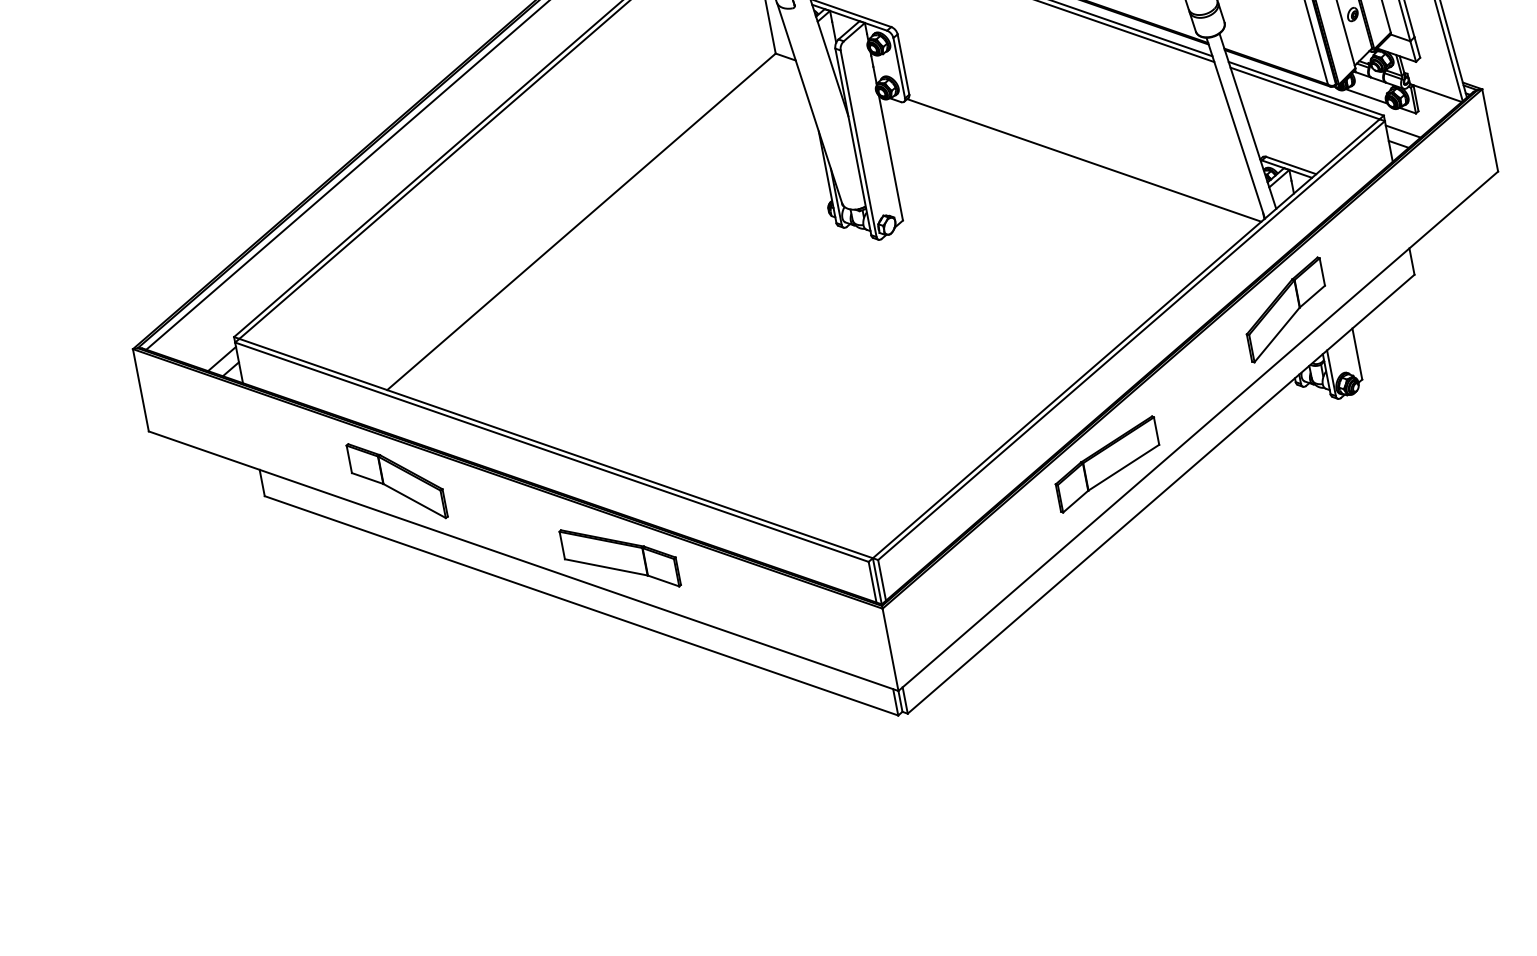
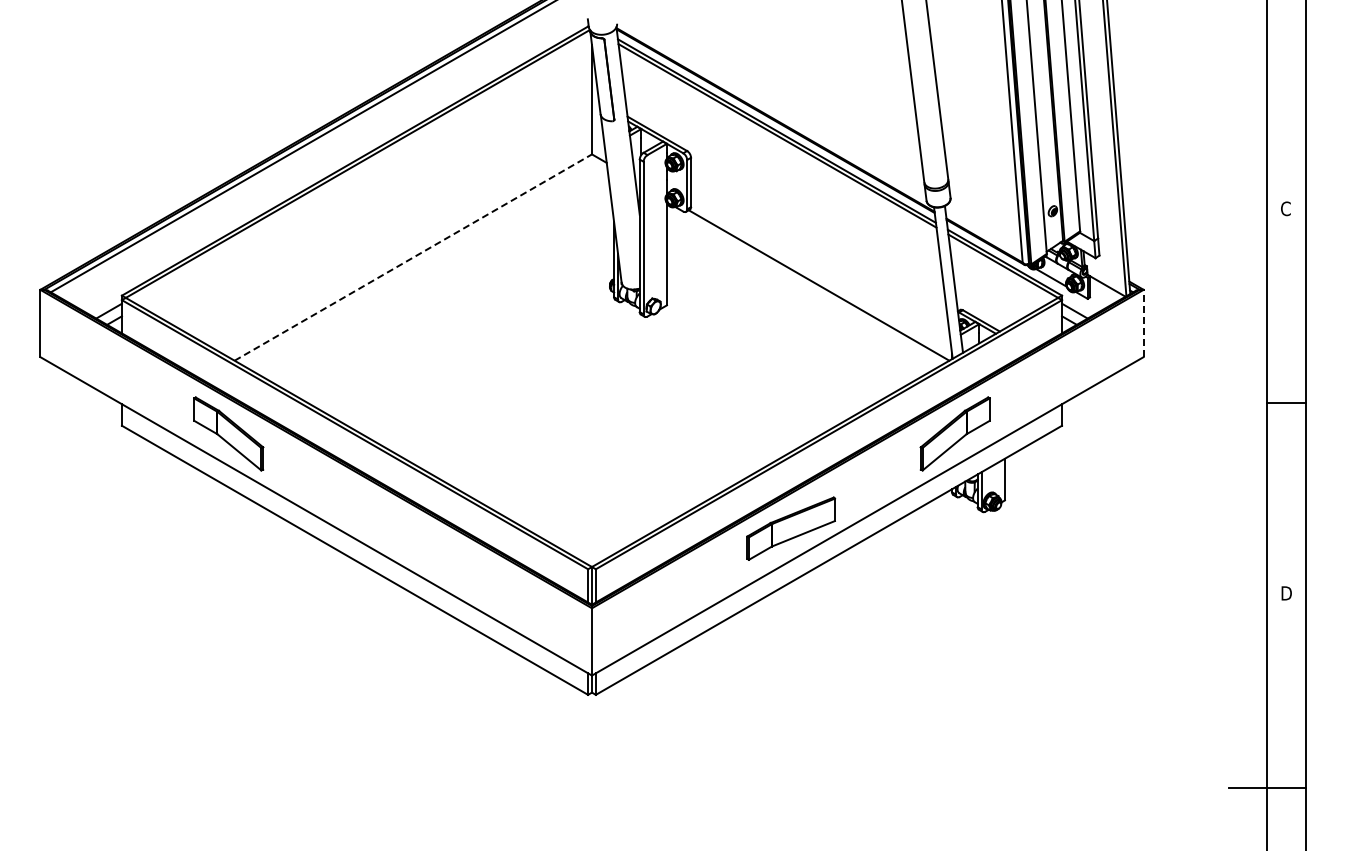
line: (1490, 130) -> (1143, 323), solid -> dashed
line: (581, 221) -> (413, 257), solid -> dashed
part: (619, 558) -> (392, 528), removed

